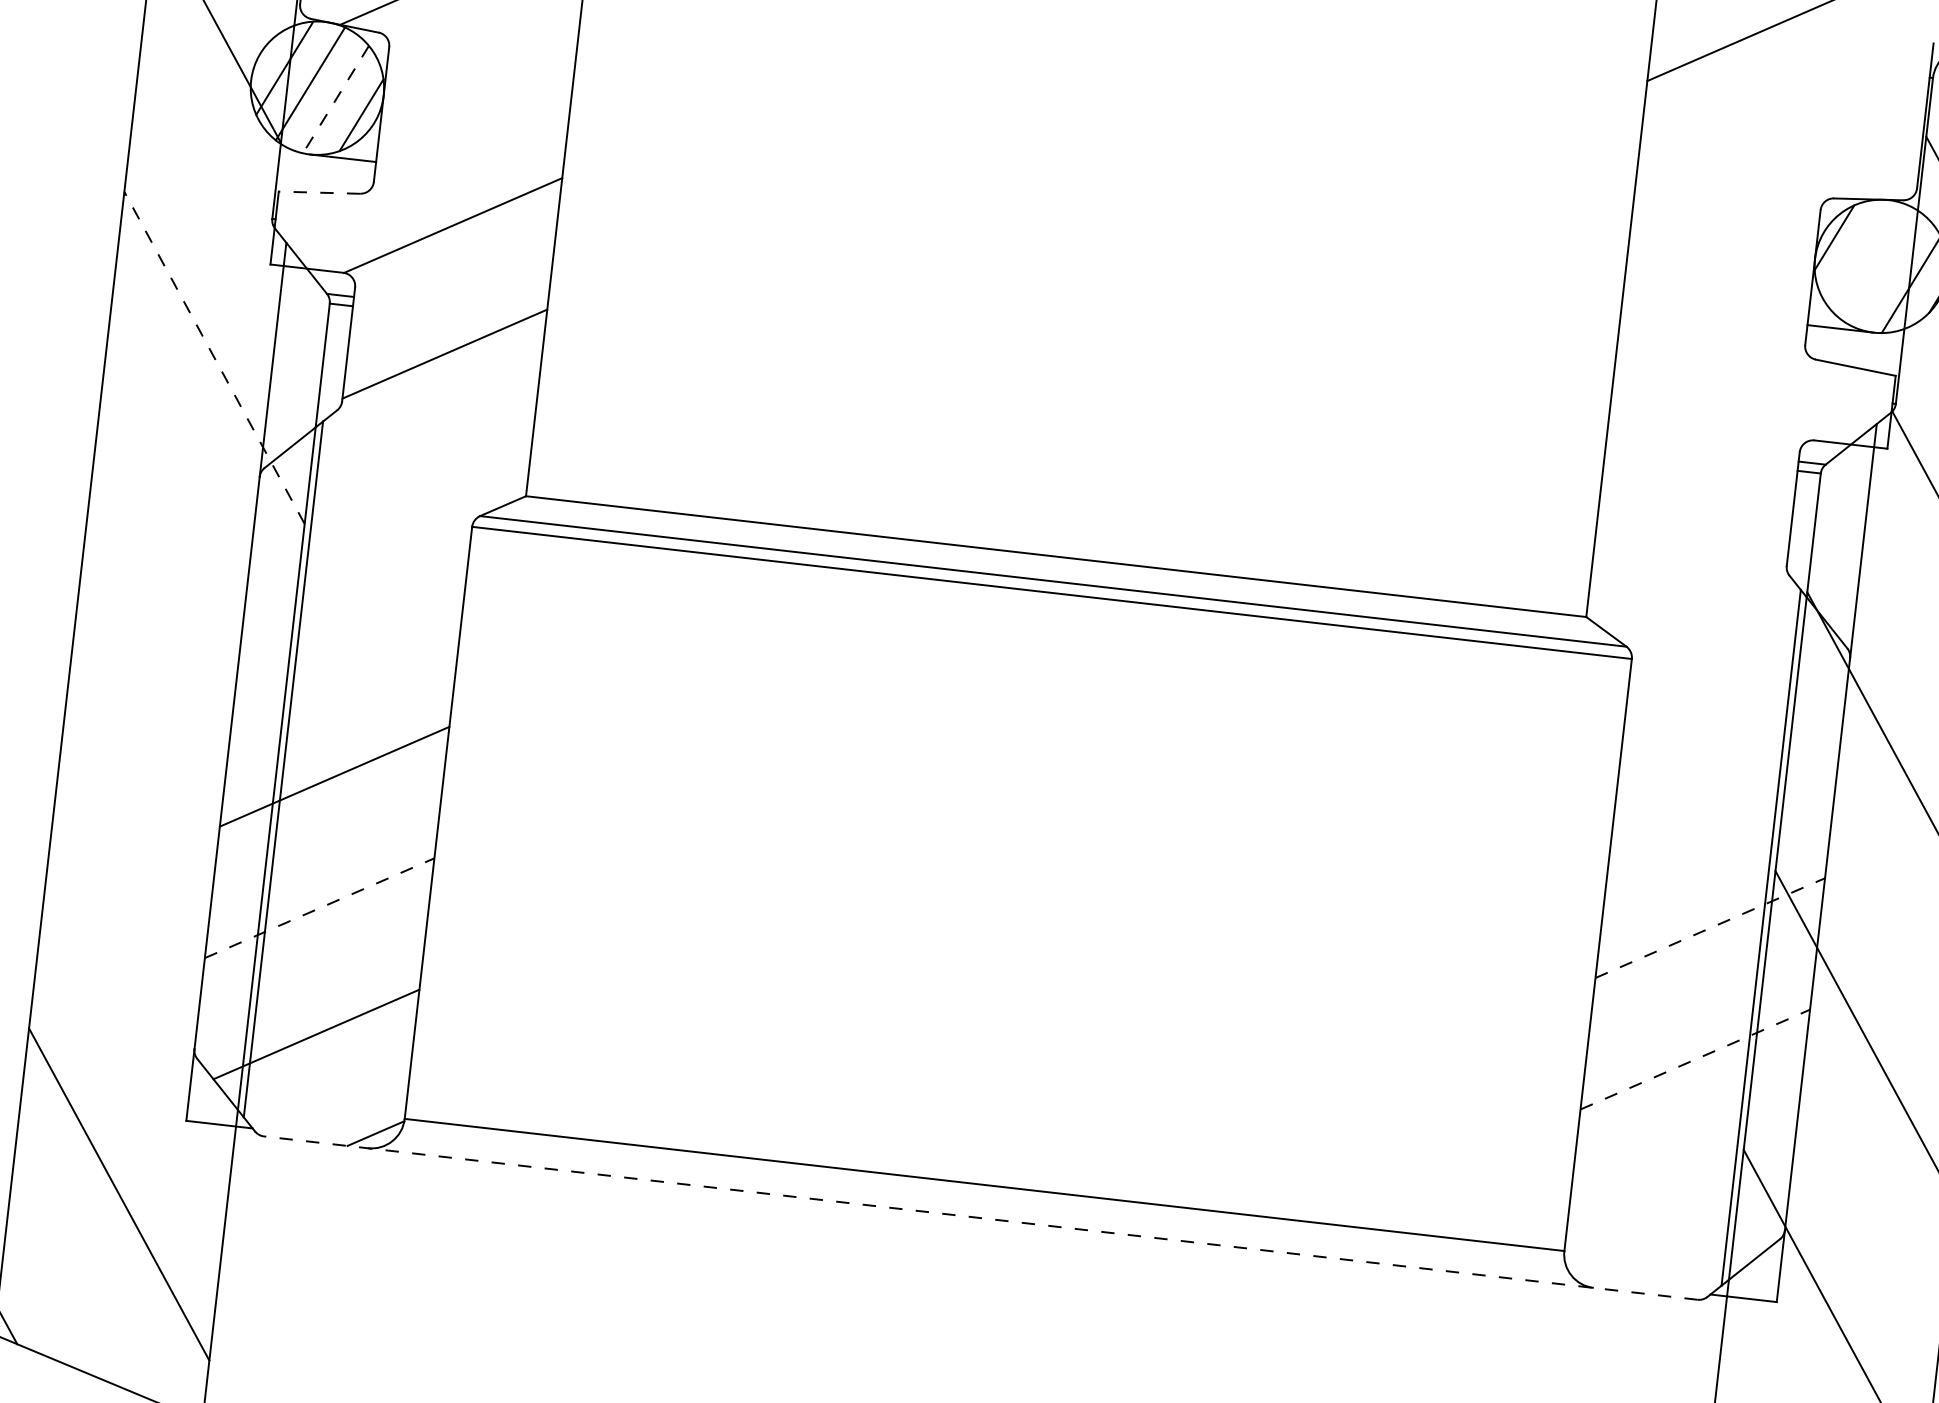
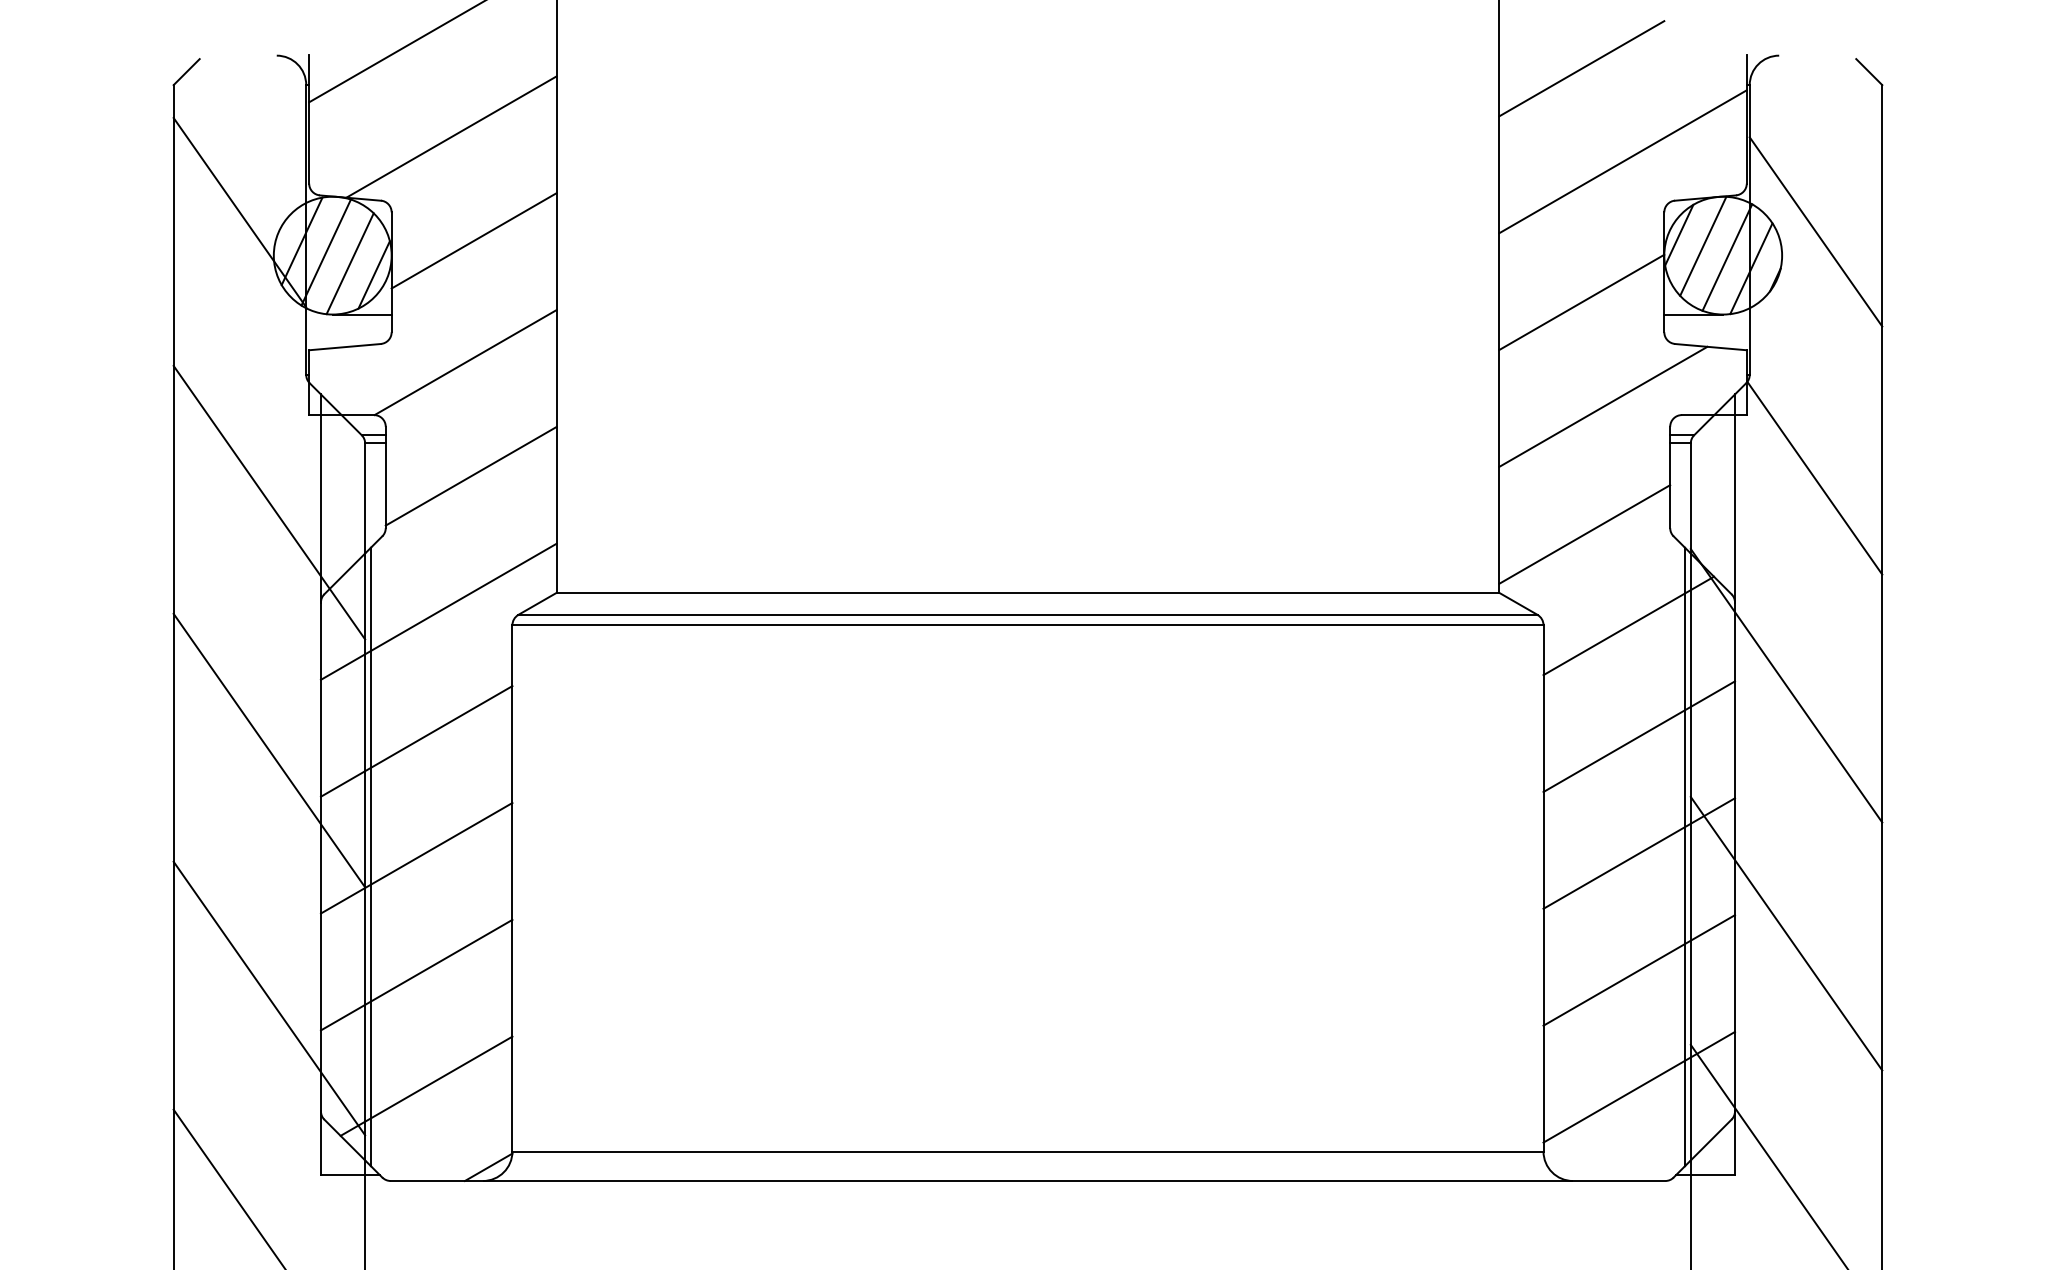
line: (477, 89) -> (473, 240), added
line: (336, 99) -> (350, 263), dashed -> solid
line: (1780, 147) -> (1622, 161), added
line: (318, 193) -> (344, 347), dashed -> solid
line: (1860, 252) -> (1703, 245), added
line: (1885, 269) -> (1727, 257), added
line: (1715, 300) -> (1581, 302), added
line: (214, 357) -> (269, 502), dashed -> solid
line: (1727, 420) -> (1603, 406), added
line: (390, 502) -> (438, 611), added
line: (1689, 562) -> (1584, 534), added
line: (182, 636) -> (269, 750), added
line: (349, 645) -> (416, 741), added
line: (1727, 670) -> (1628, 625), added
line: (1725, 796) -> (1639, 736), added
line: (319, 908) -> (416, 975), dashed -> solid
line: (151, 915) -> (269, 998), added
line: (1710, 928) -> (1639, 853), dashed -> solid
line: (1695, 1059) -> (1639, 970), dashed -> solid
line: (1680, 1190) -> (1639, 1086), added
line: (980, 1218) -> (1027, 1181), dashed -> solid

